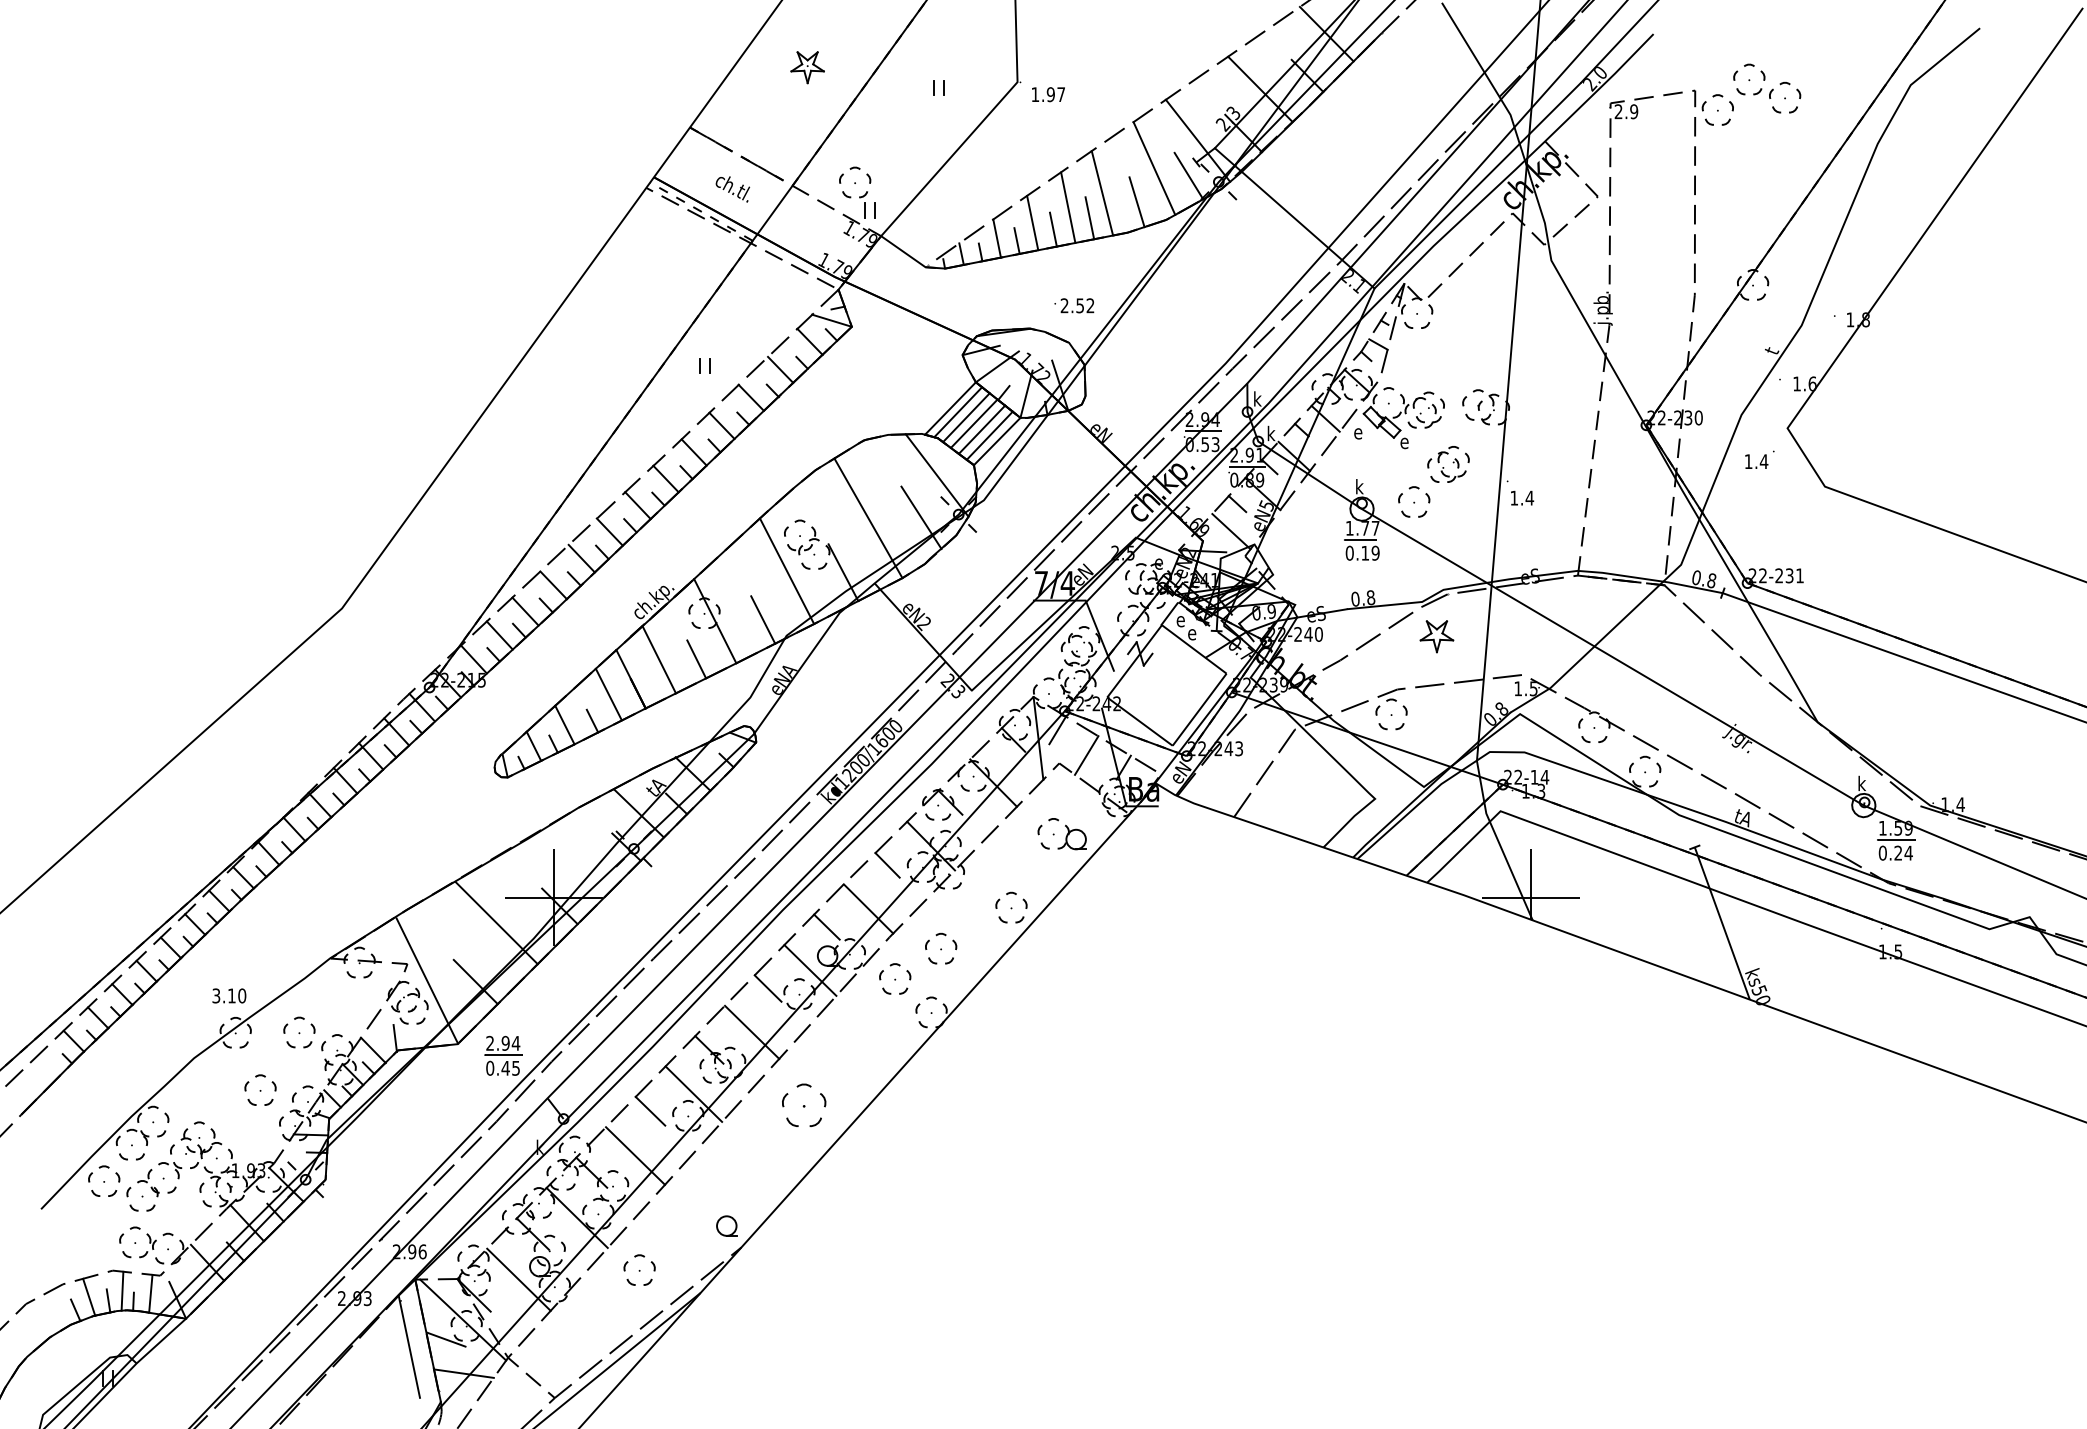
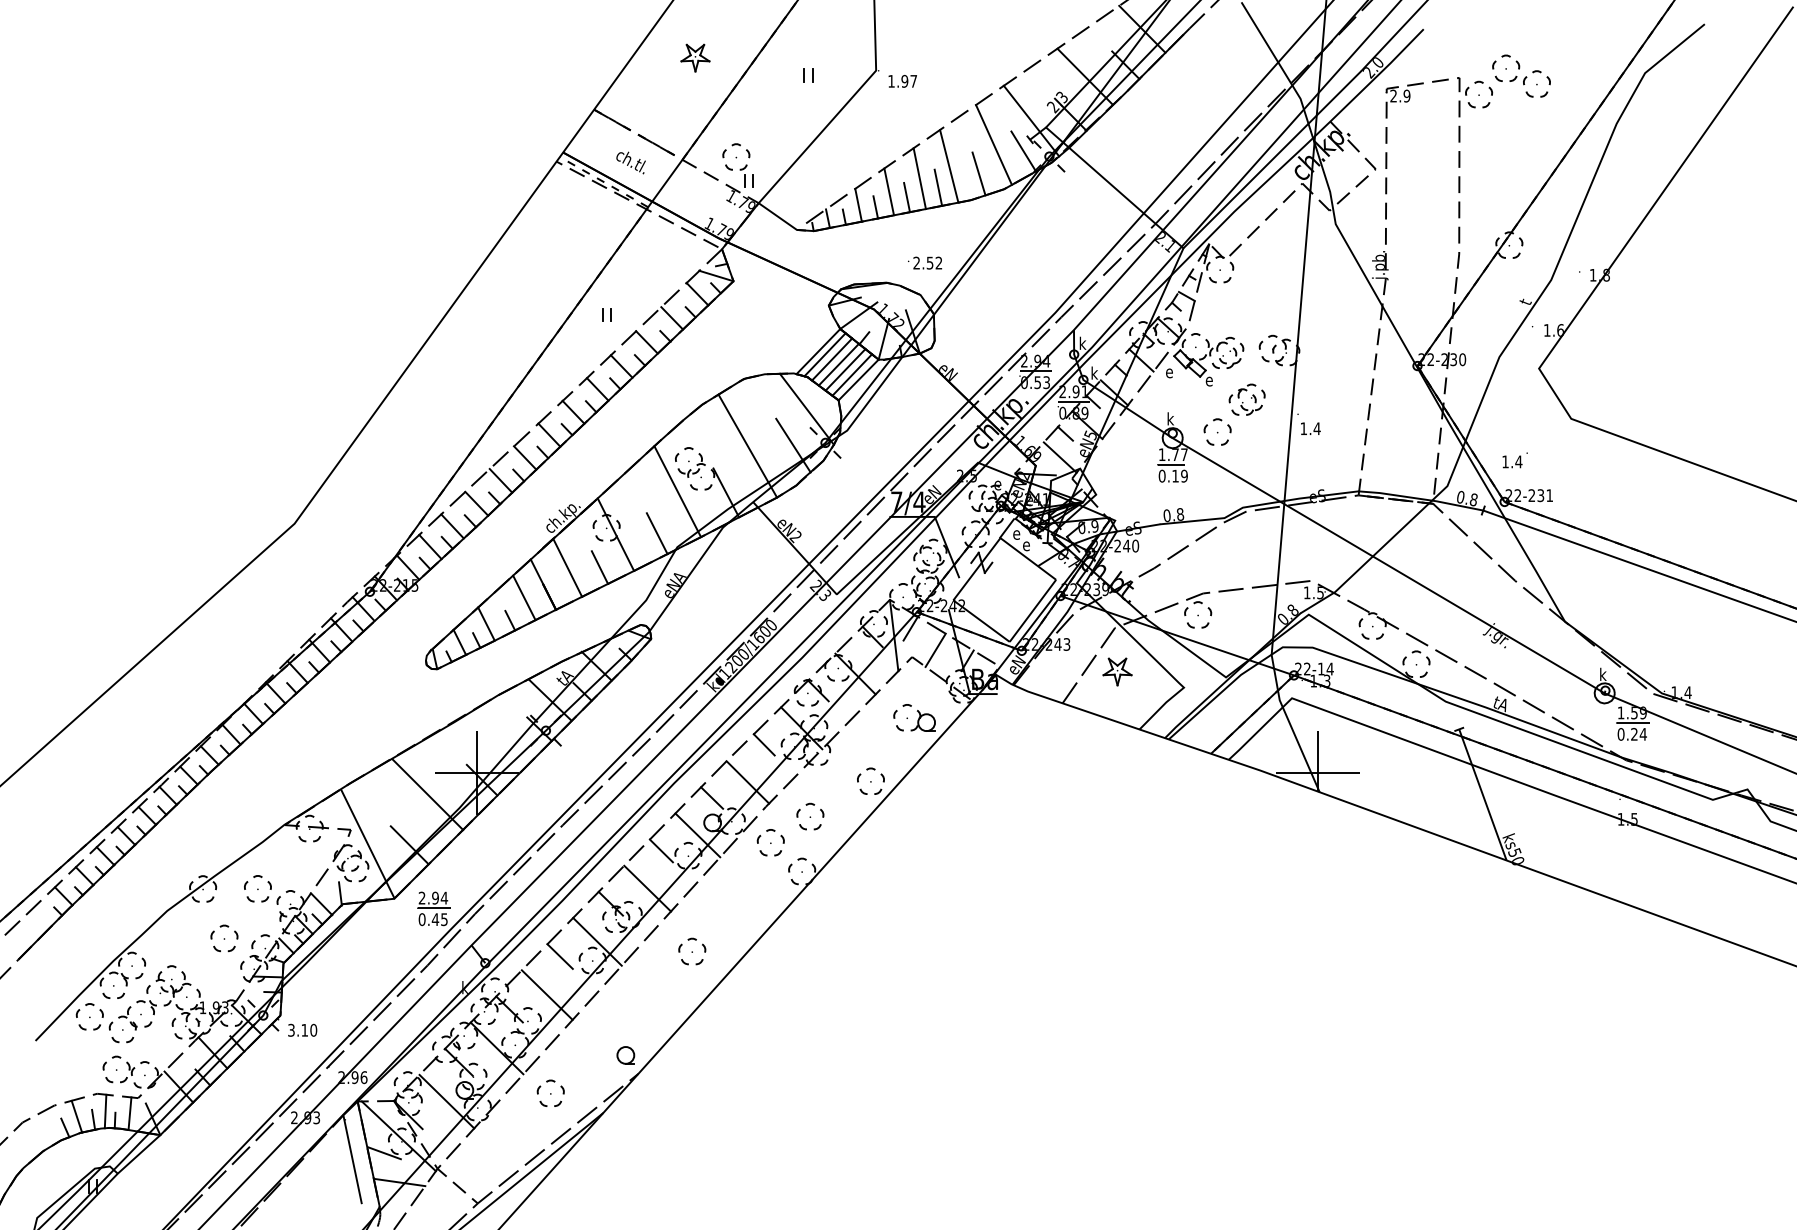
text: (1759, 459) -> (1514, 460), moved
part: (1436, 636) -> (1117, 671), moved
text: (229, 995) -> (302, 1029), moved
part: (803, 1105) -> (691, 951), size x0.71

